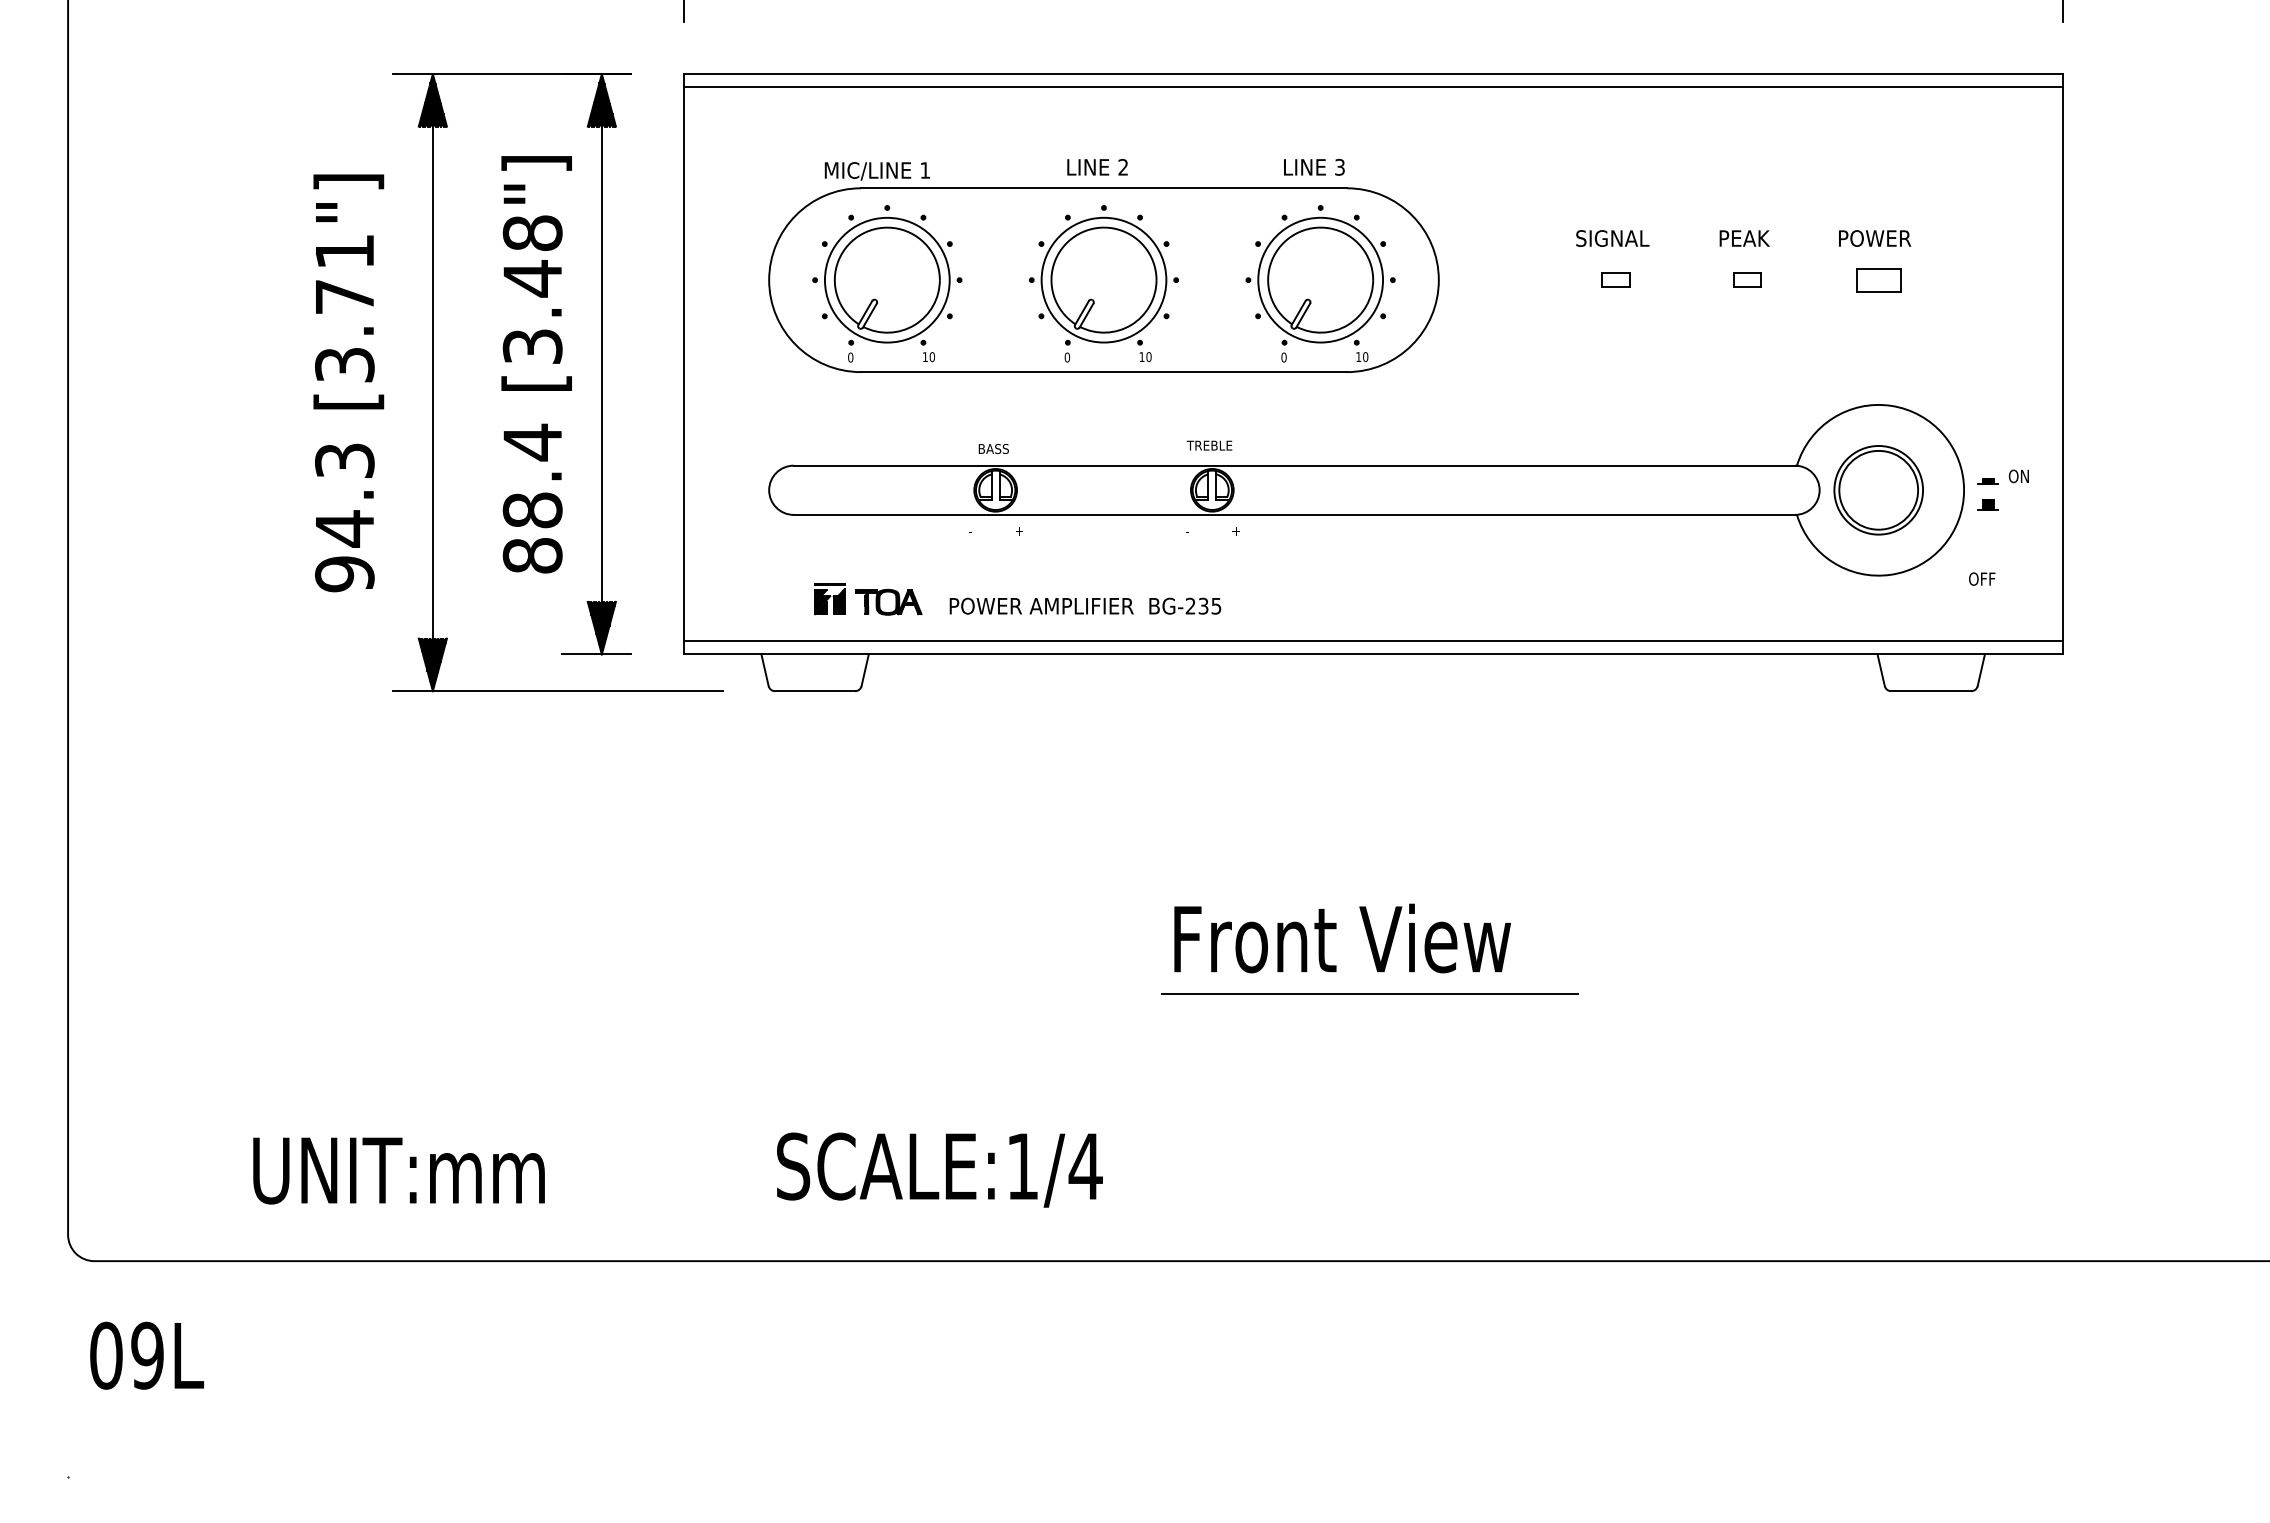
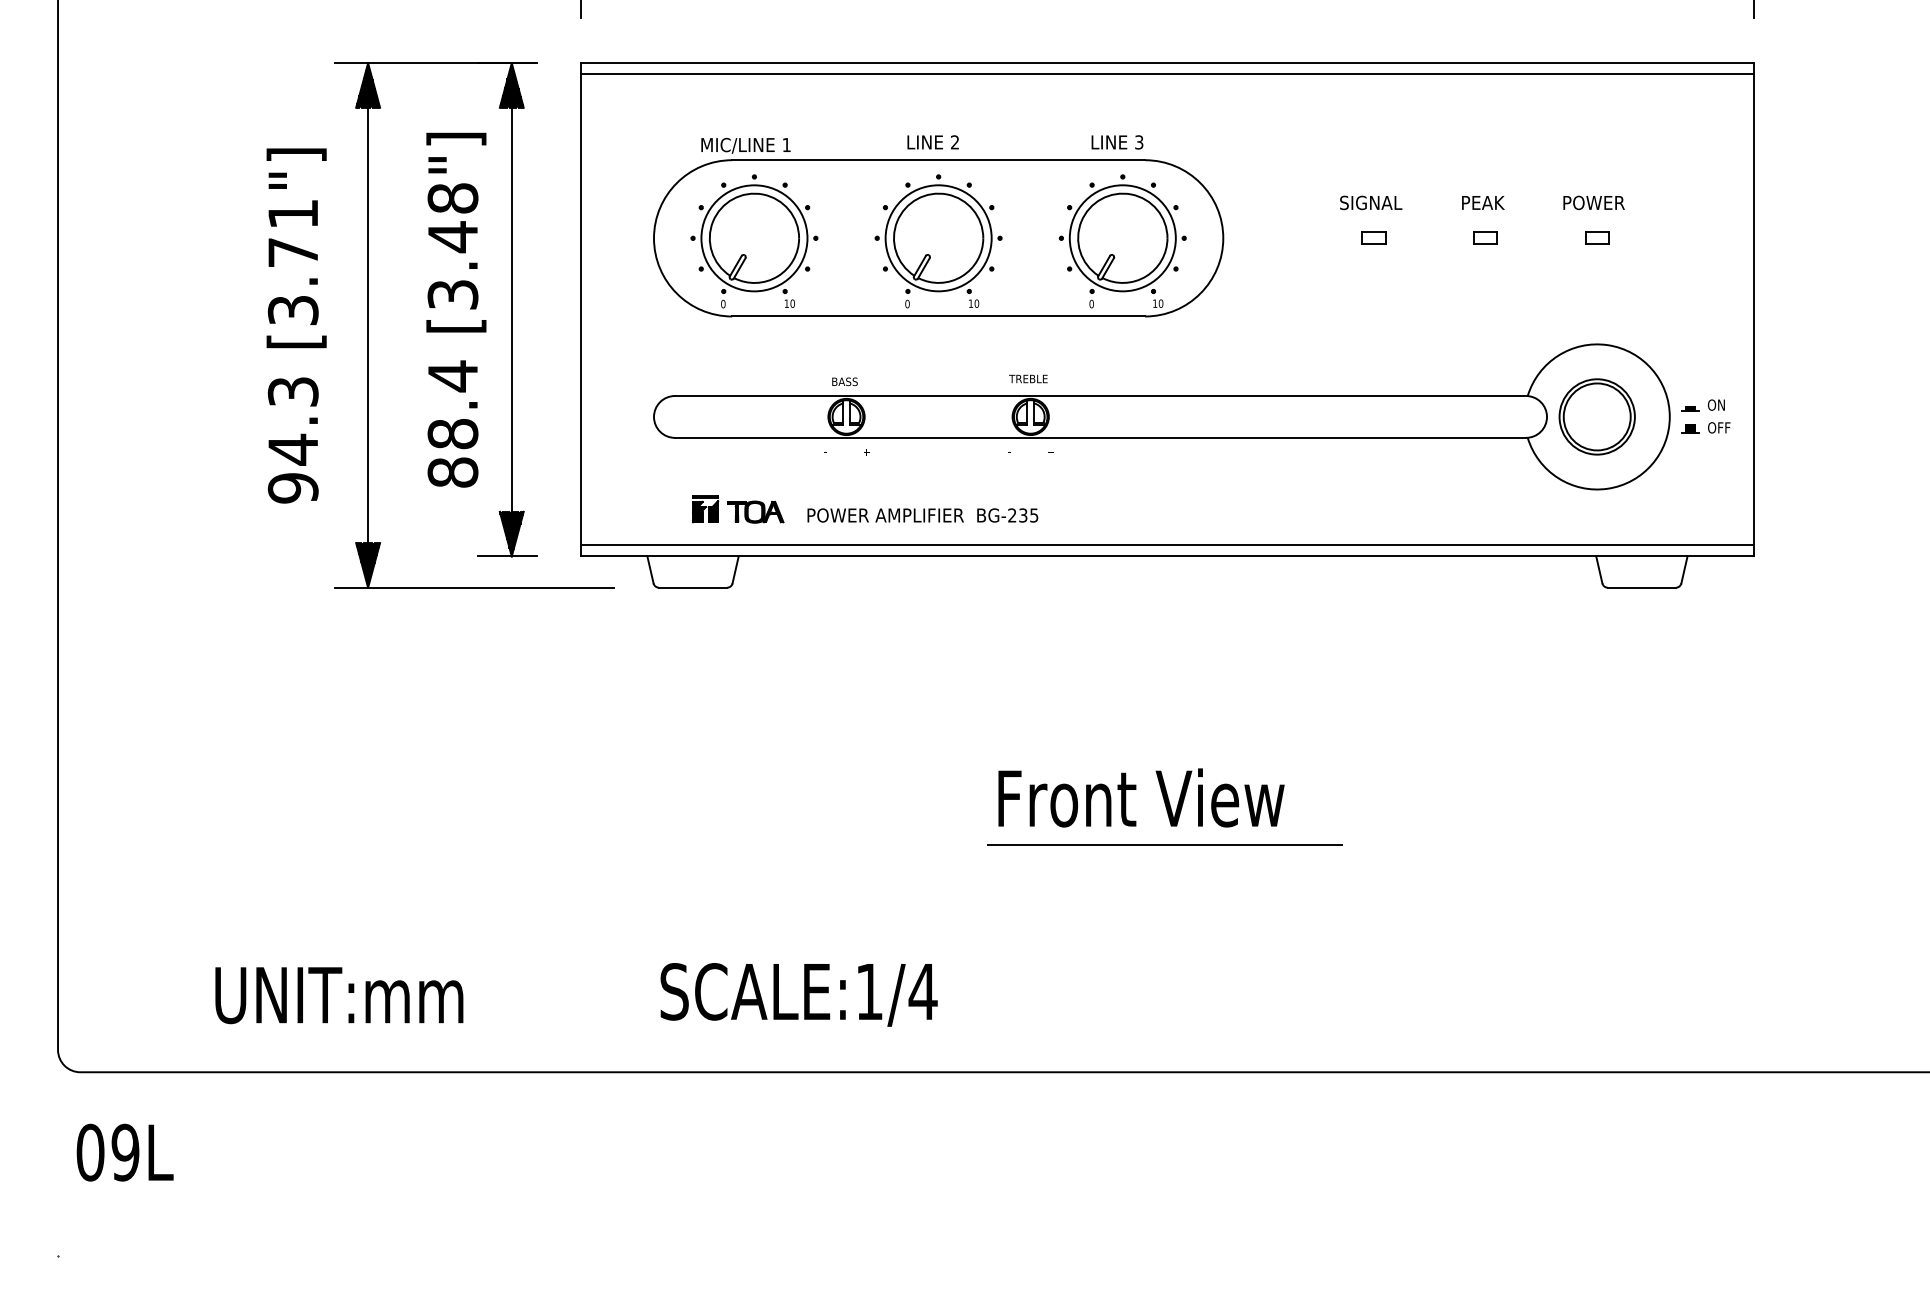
part: (1878, 279) -> (1597, 237), size x0.62
text: (1982, 578) -> (1719, 427), moved

